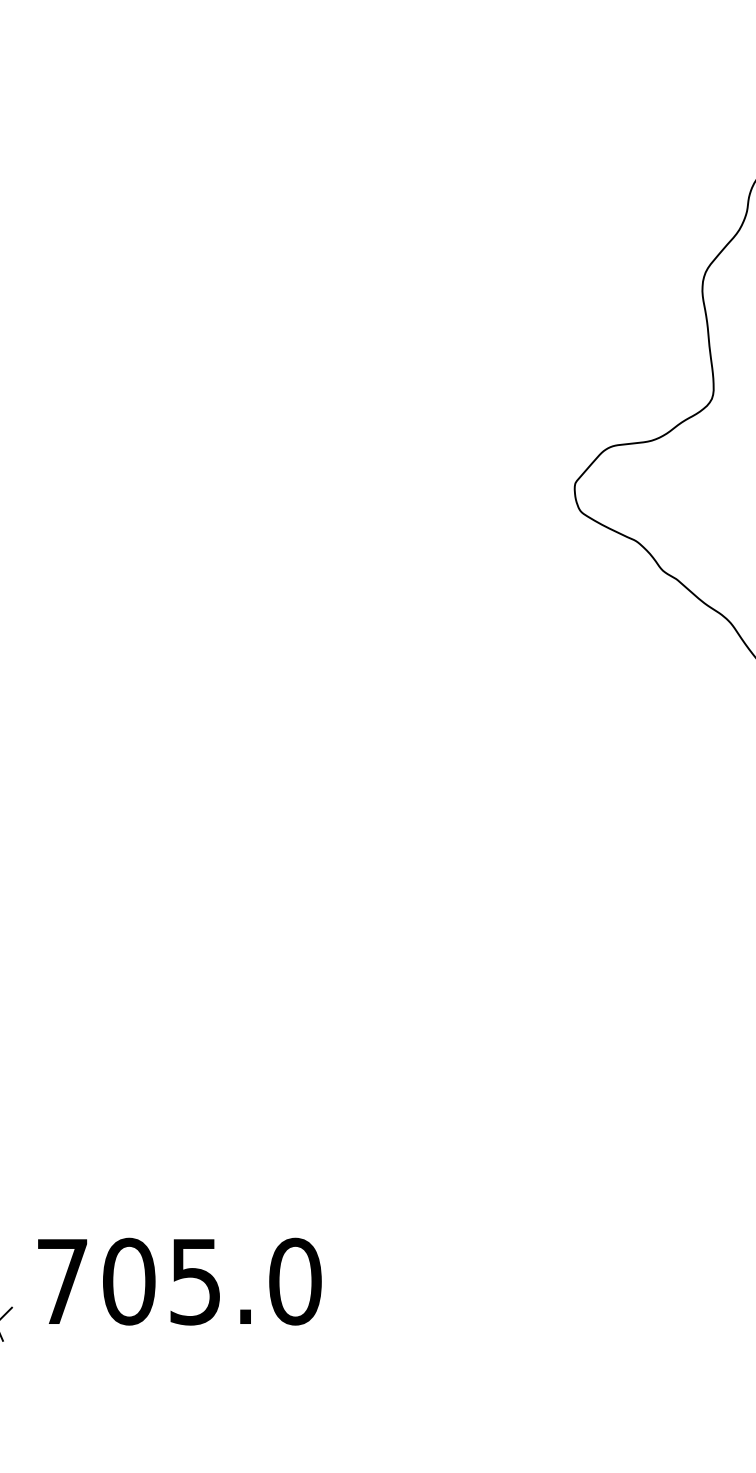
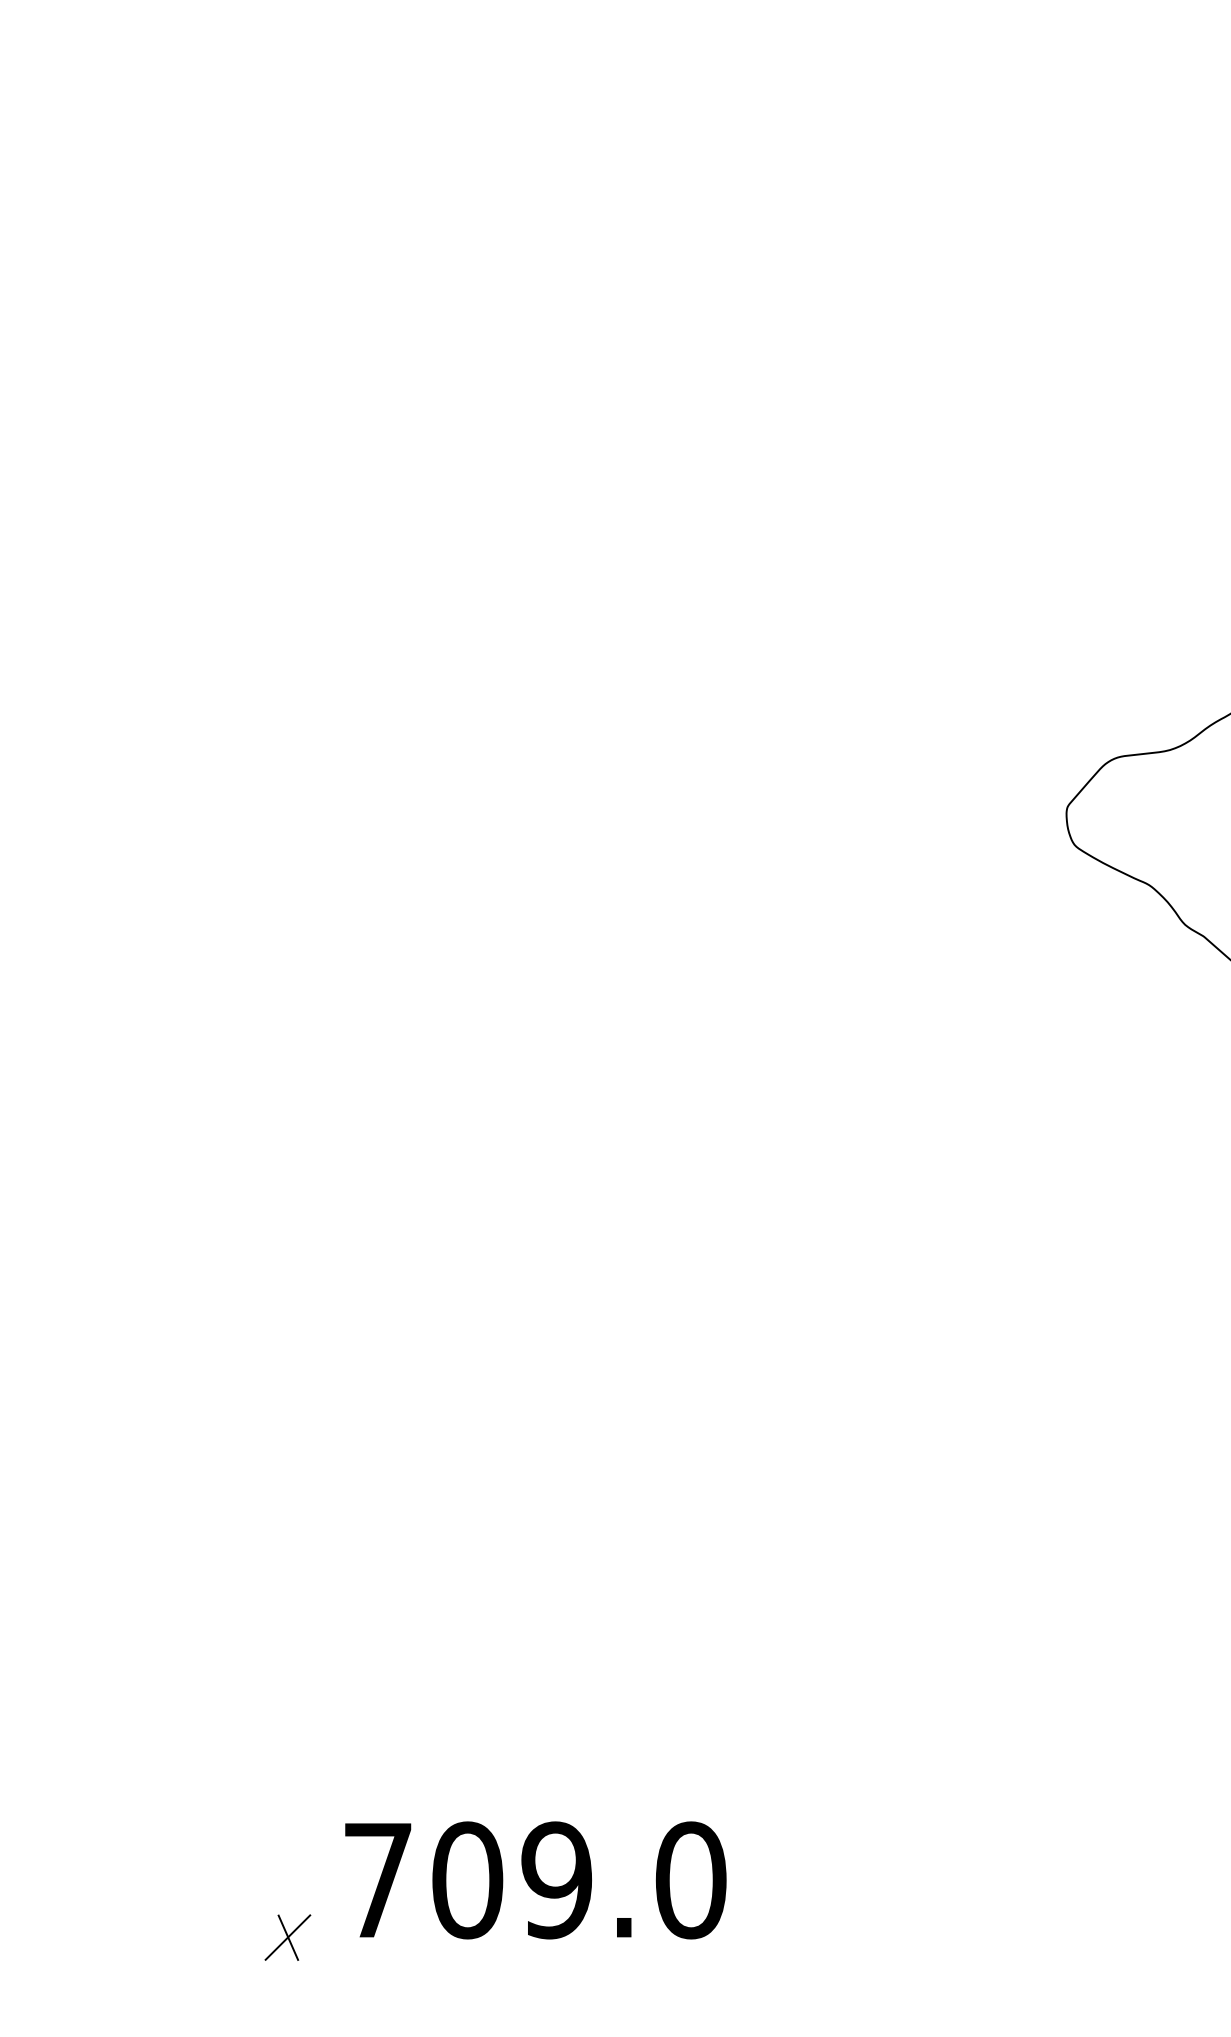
text: (195, 1281) -> (556, 1880), 705.0 -> 709.0

